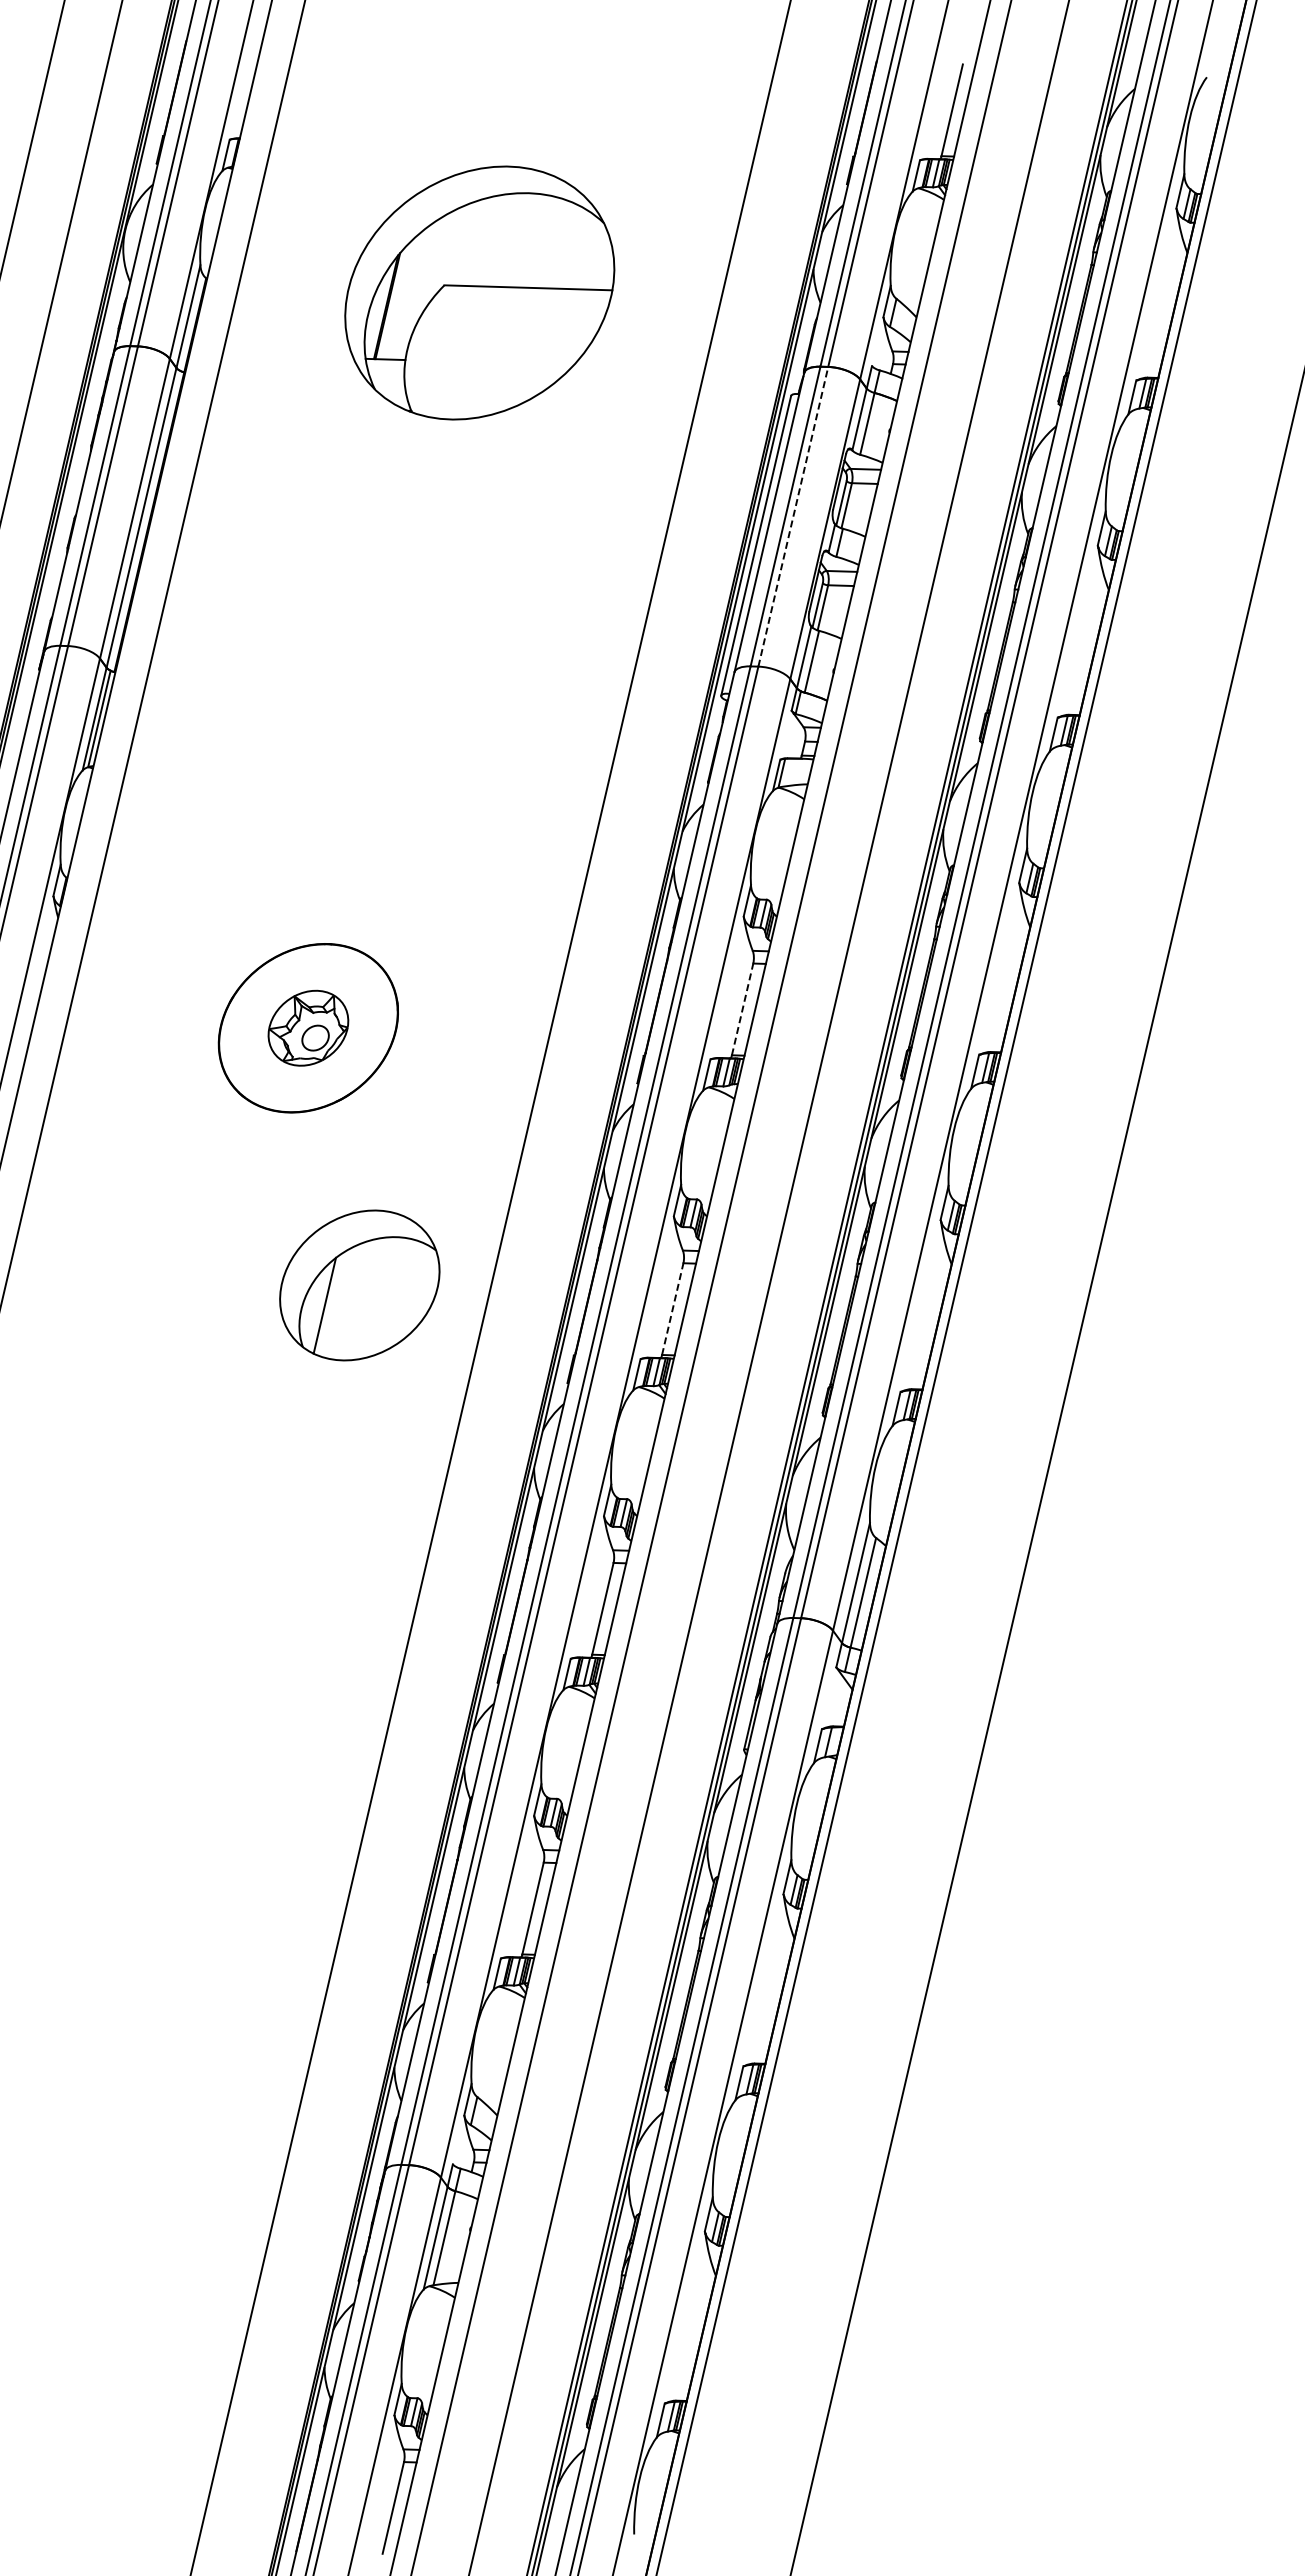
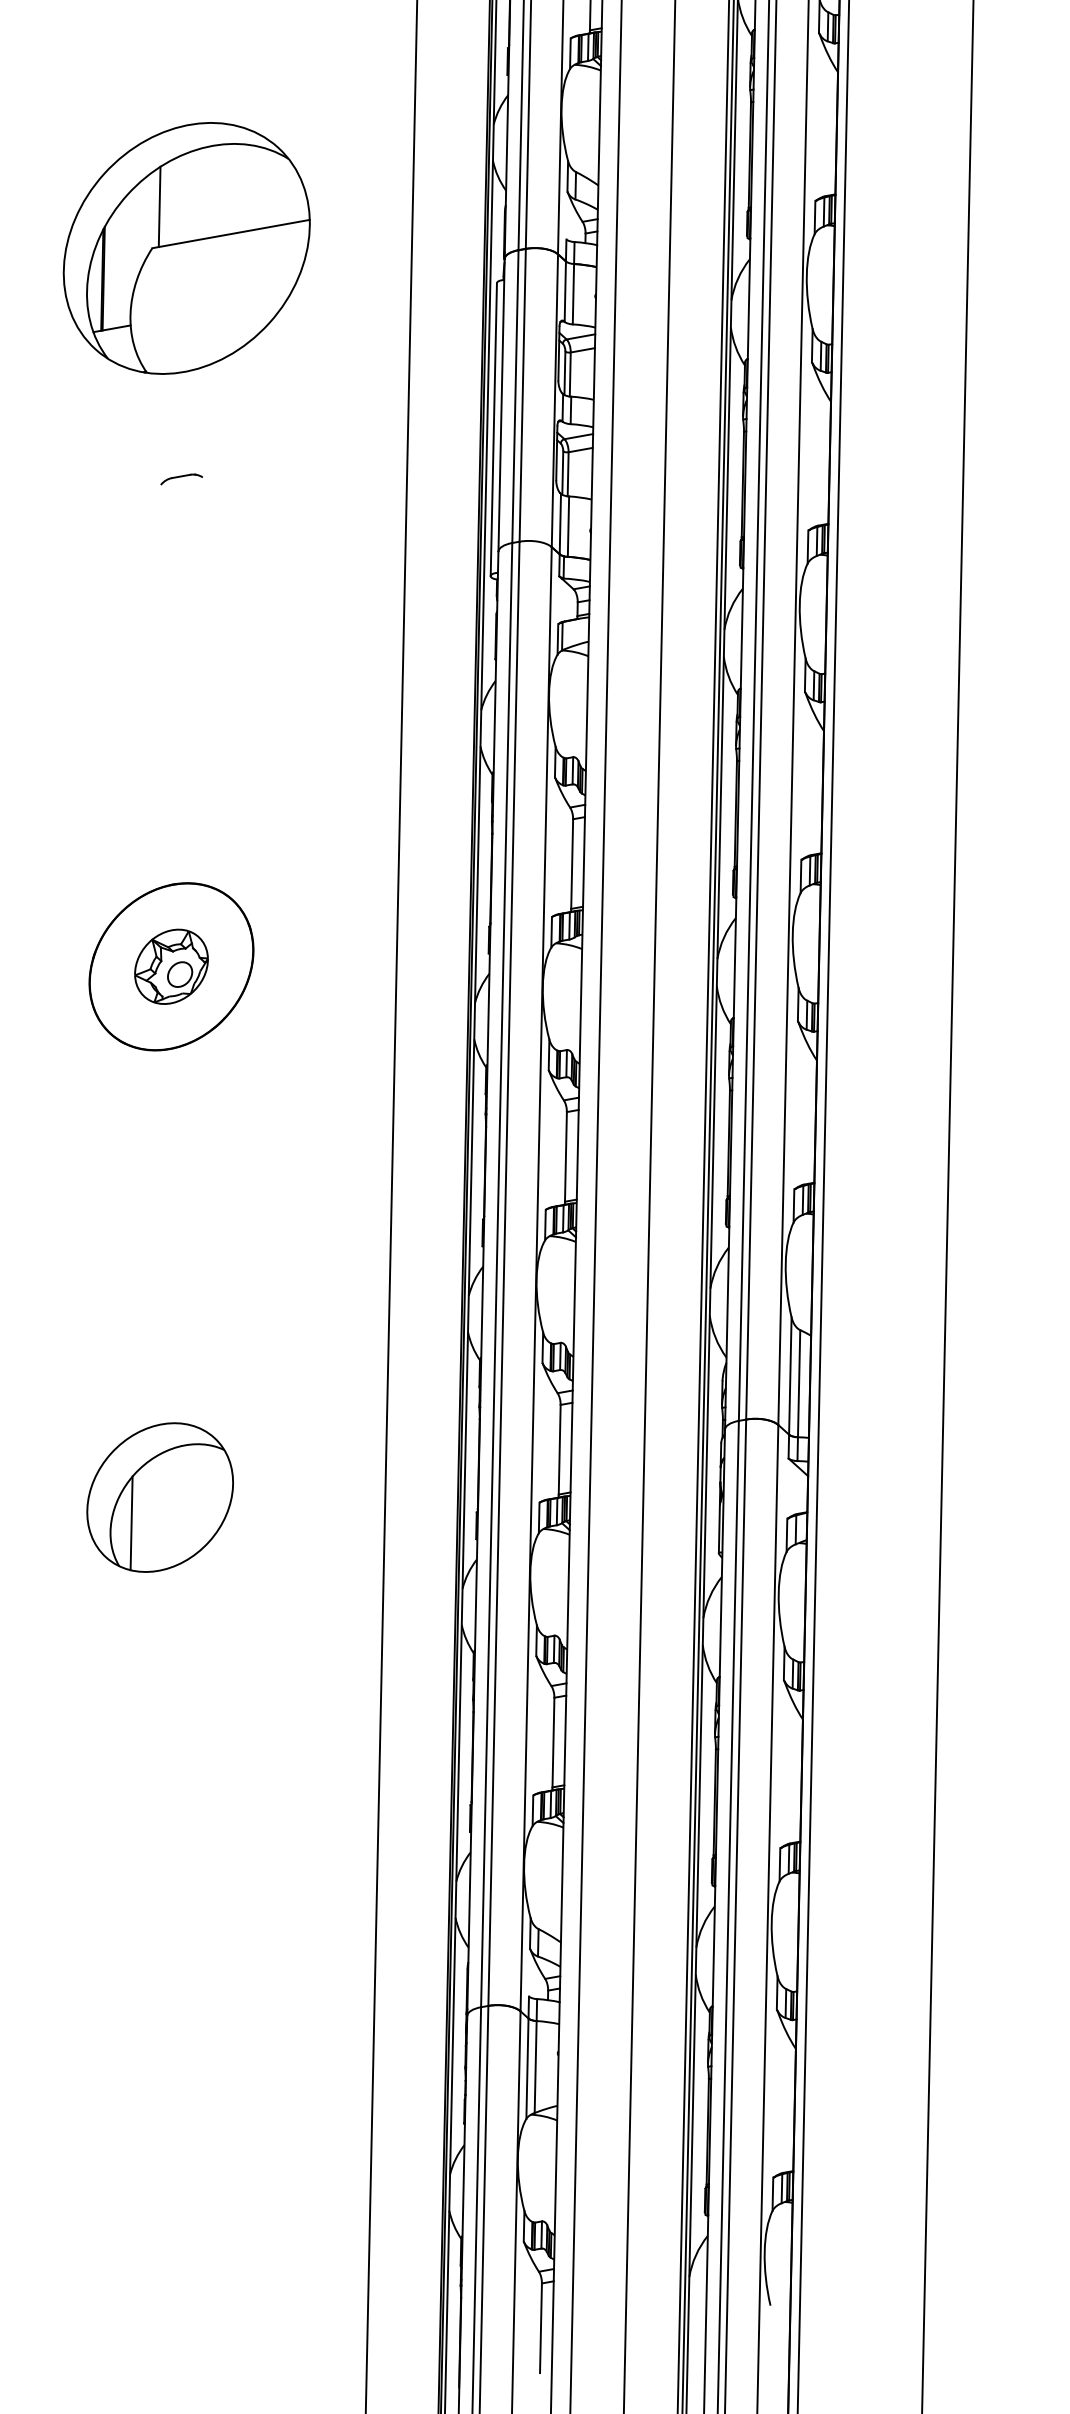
line: (460, 244) -> (159, 207), added
line: (793, 516) -> (522, 395), dashed -> solid
part: (423, 528) -> (180, 478), added
line: (742, 1008) -> (571, 863), dashed -> solid
part: (359, 1285) -> (159, 1497), moved
line: (672, 1308) -> (565, 1156), dashed -> solid

